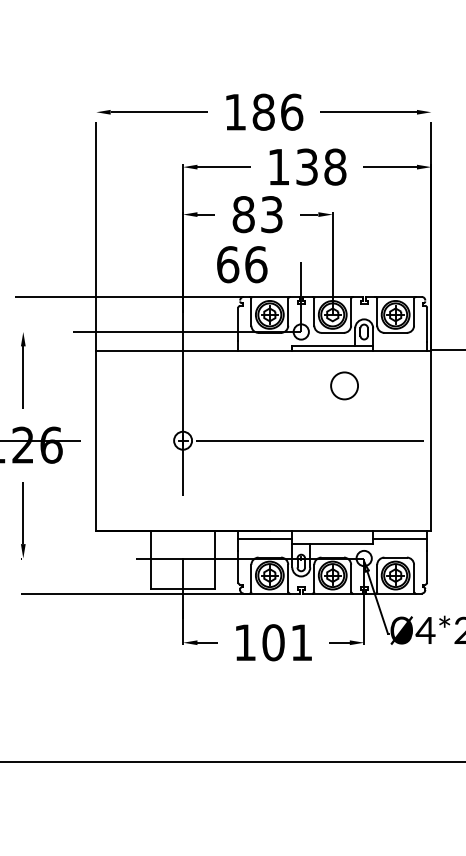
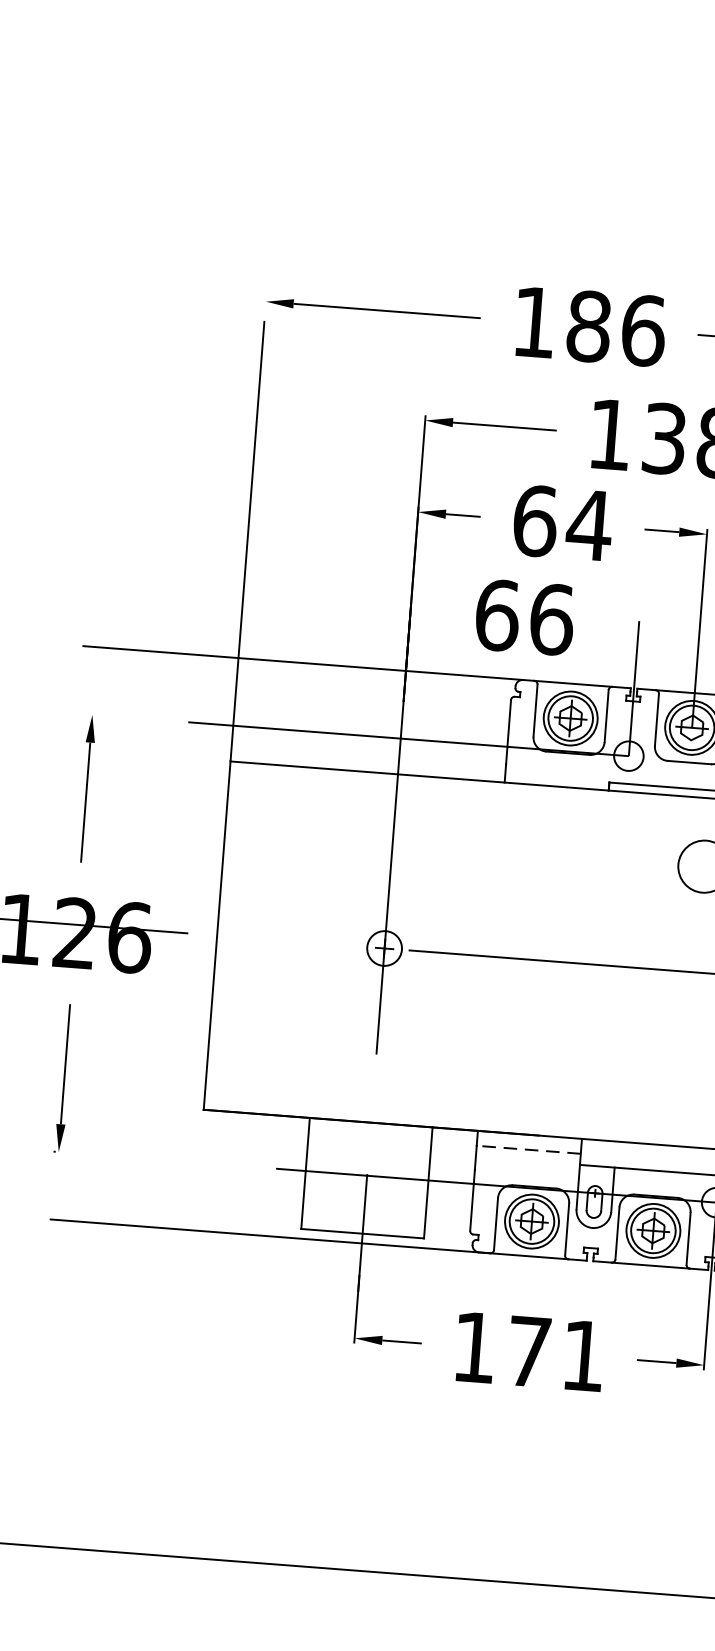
text: (257, 214) -> (561, 522), 83 -> 64
line: (265, 538) -> (529, 1149), solid -> dashed
text: (273, 642) -> (529, 1351), 101 -> 171

